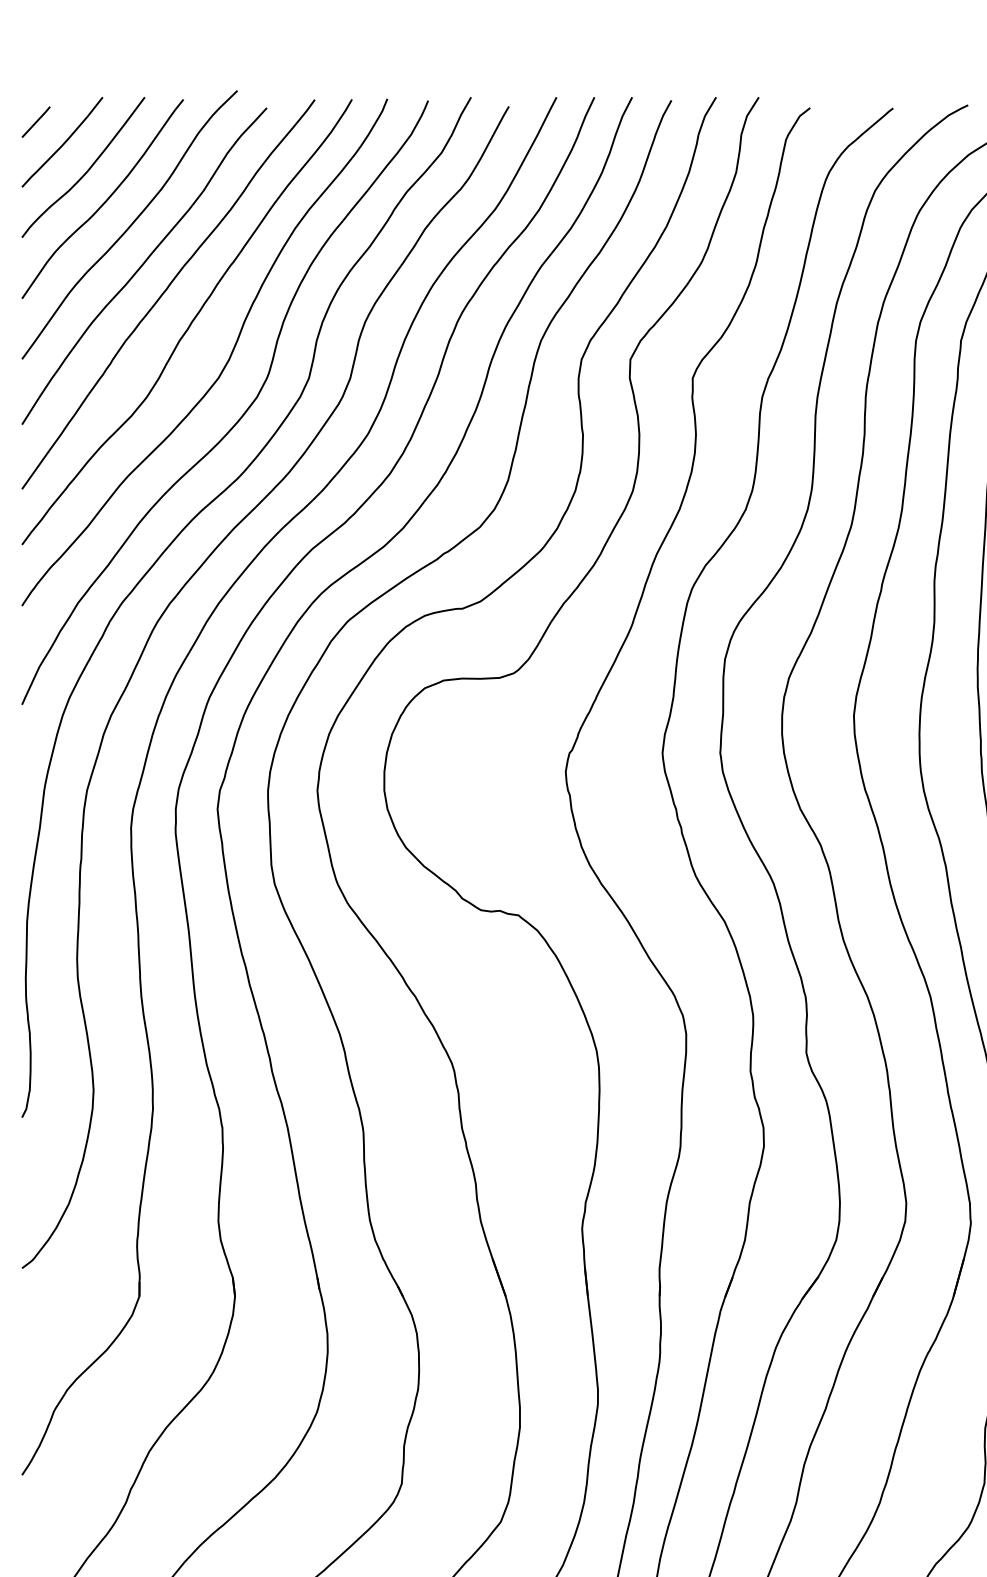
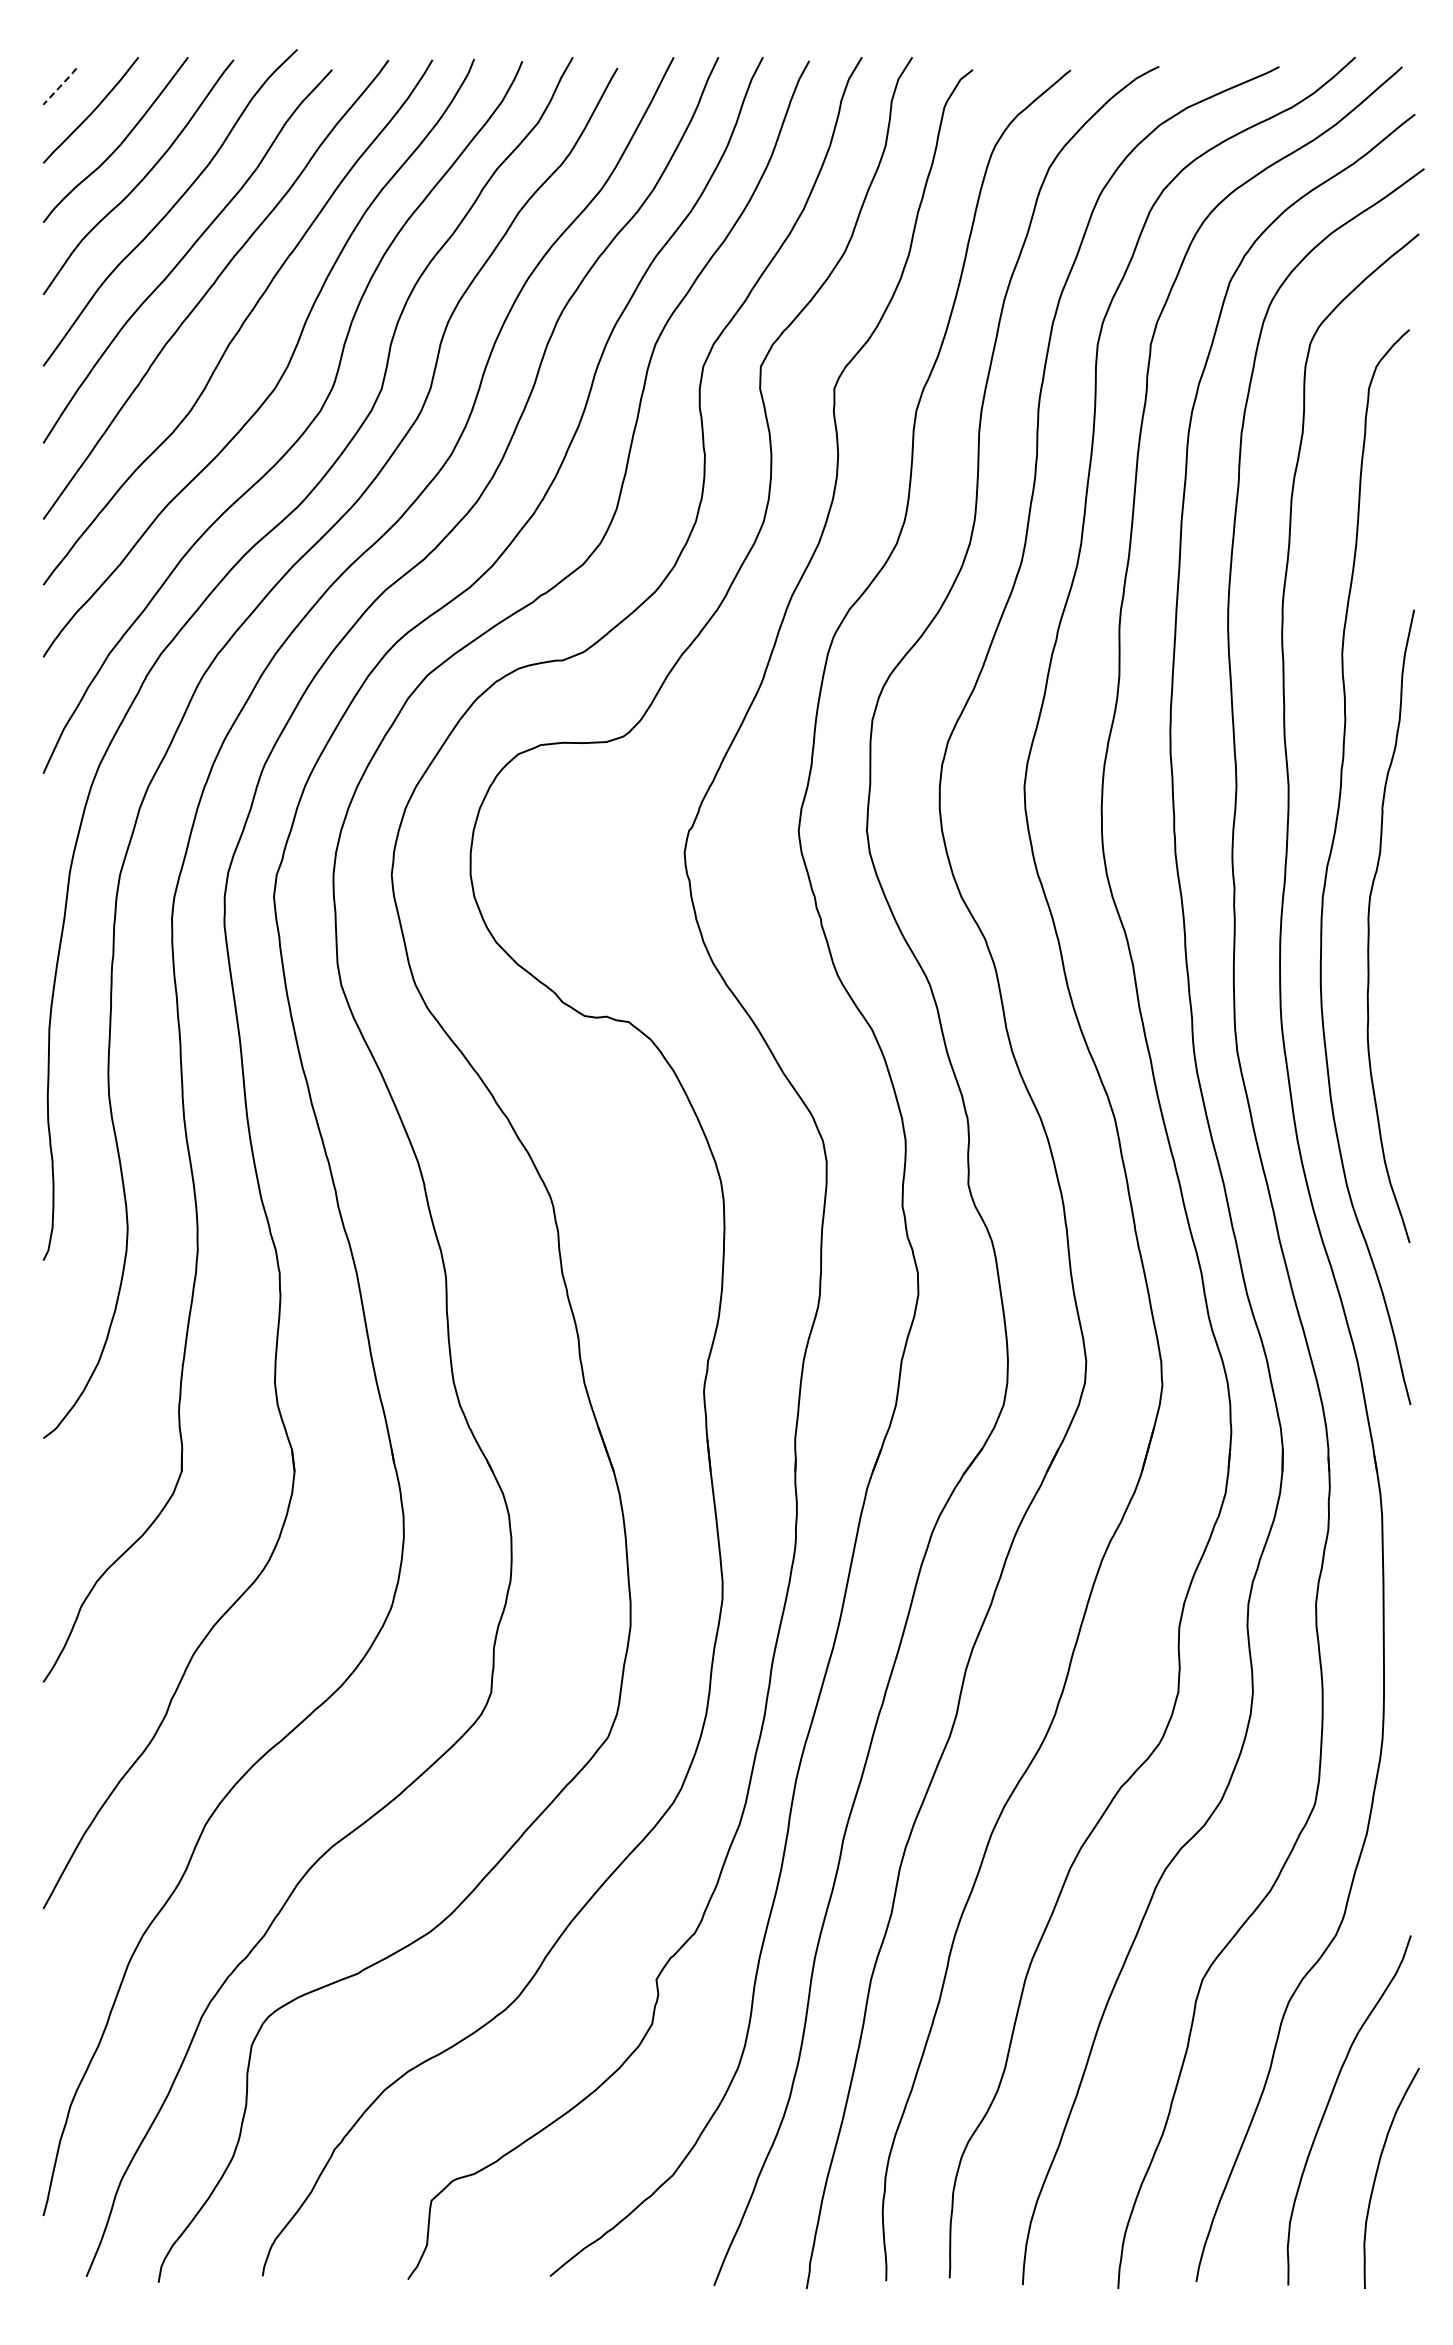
line: (36, 122) -> (60, 86), solid -> dashed

